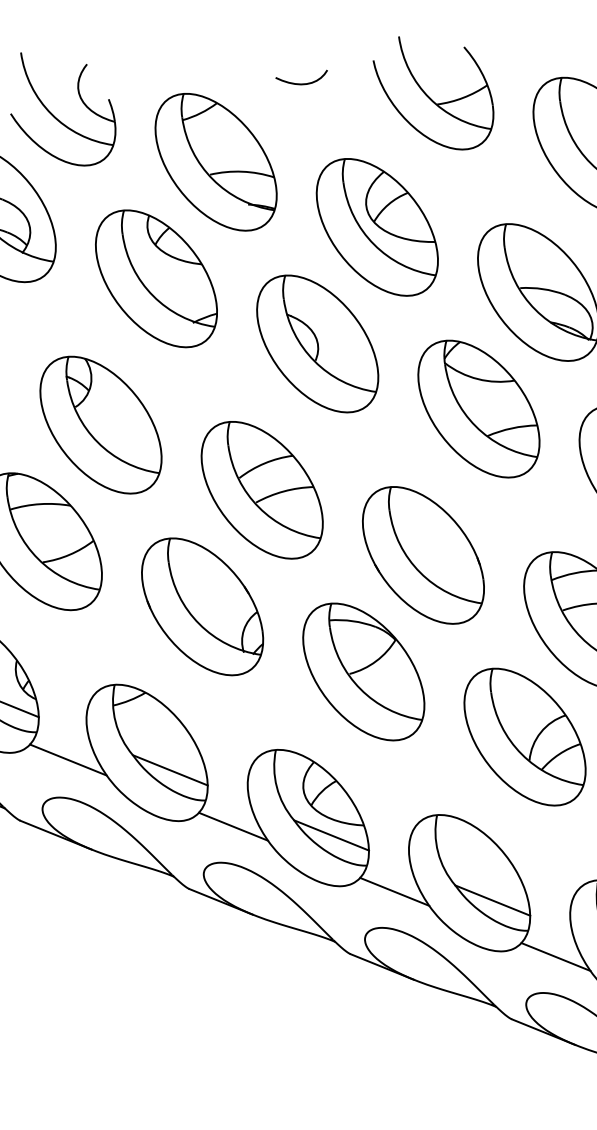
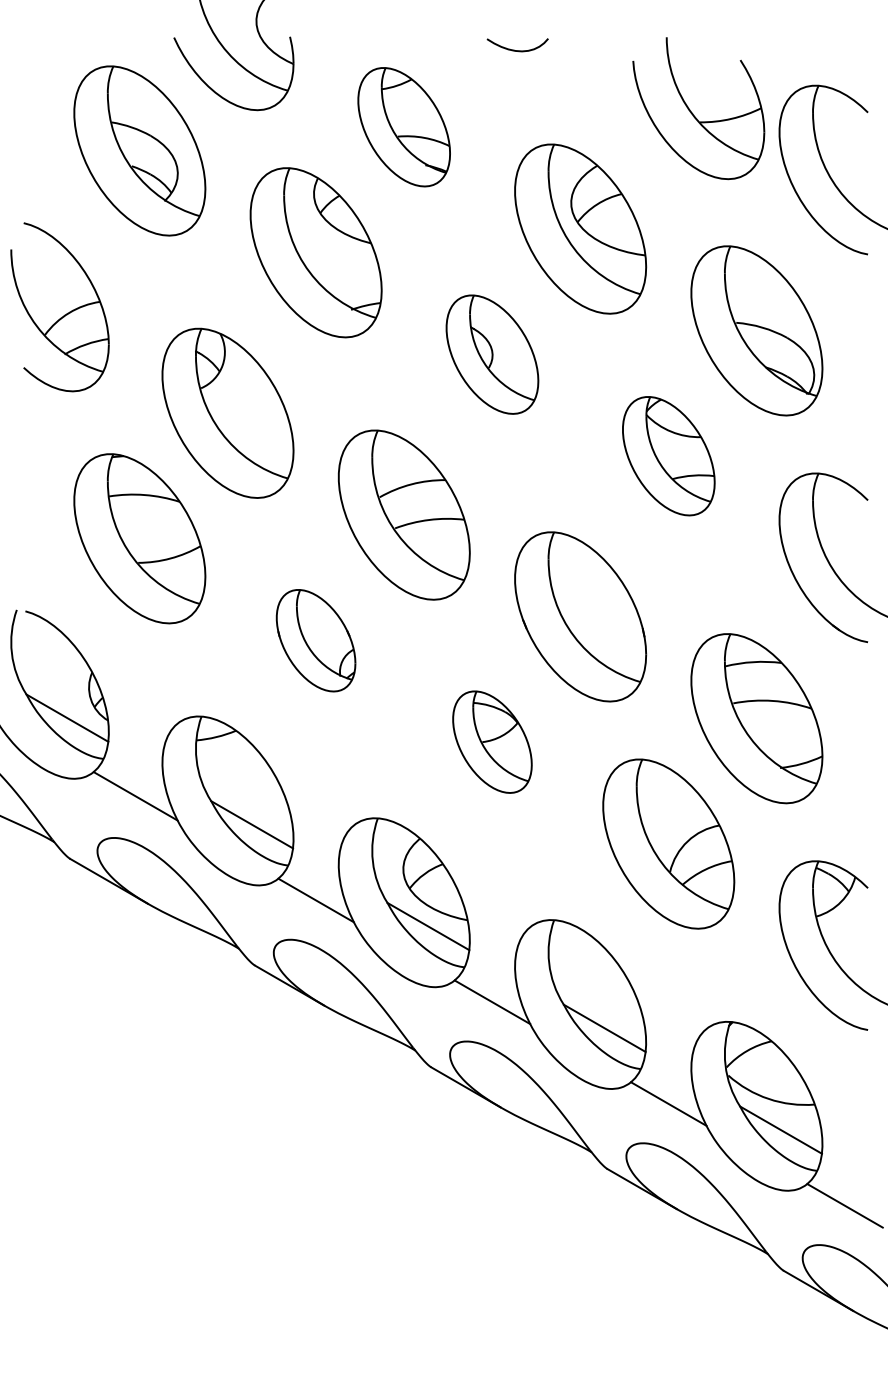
part: (430, 97) -> (693, 113), moved
part: (215, 161) -> (403, 126), size x0.7
part: (317, 343) -> (492, 354), size x0.7
part: (478, 408) -> (668, 455), size x0.7
part: (202, 606) -> (315, 640), size x0.6
part: (363, 671) -> (492, 741), size x0.6

